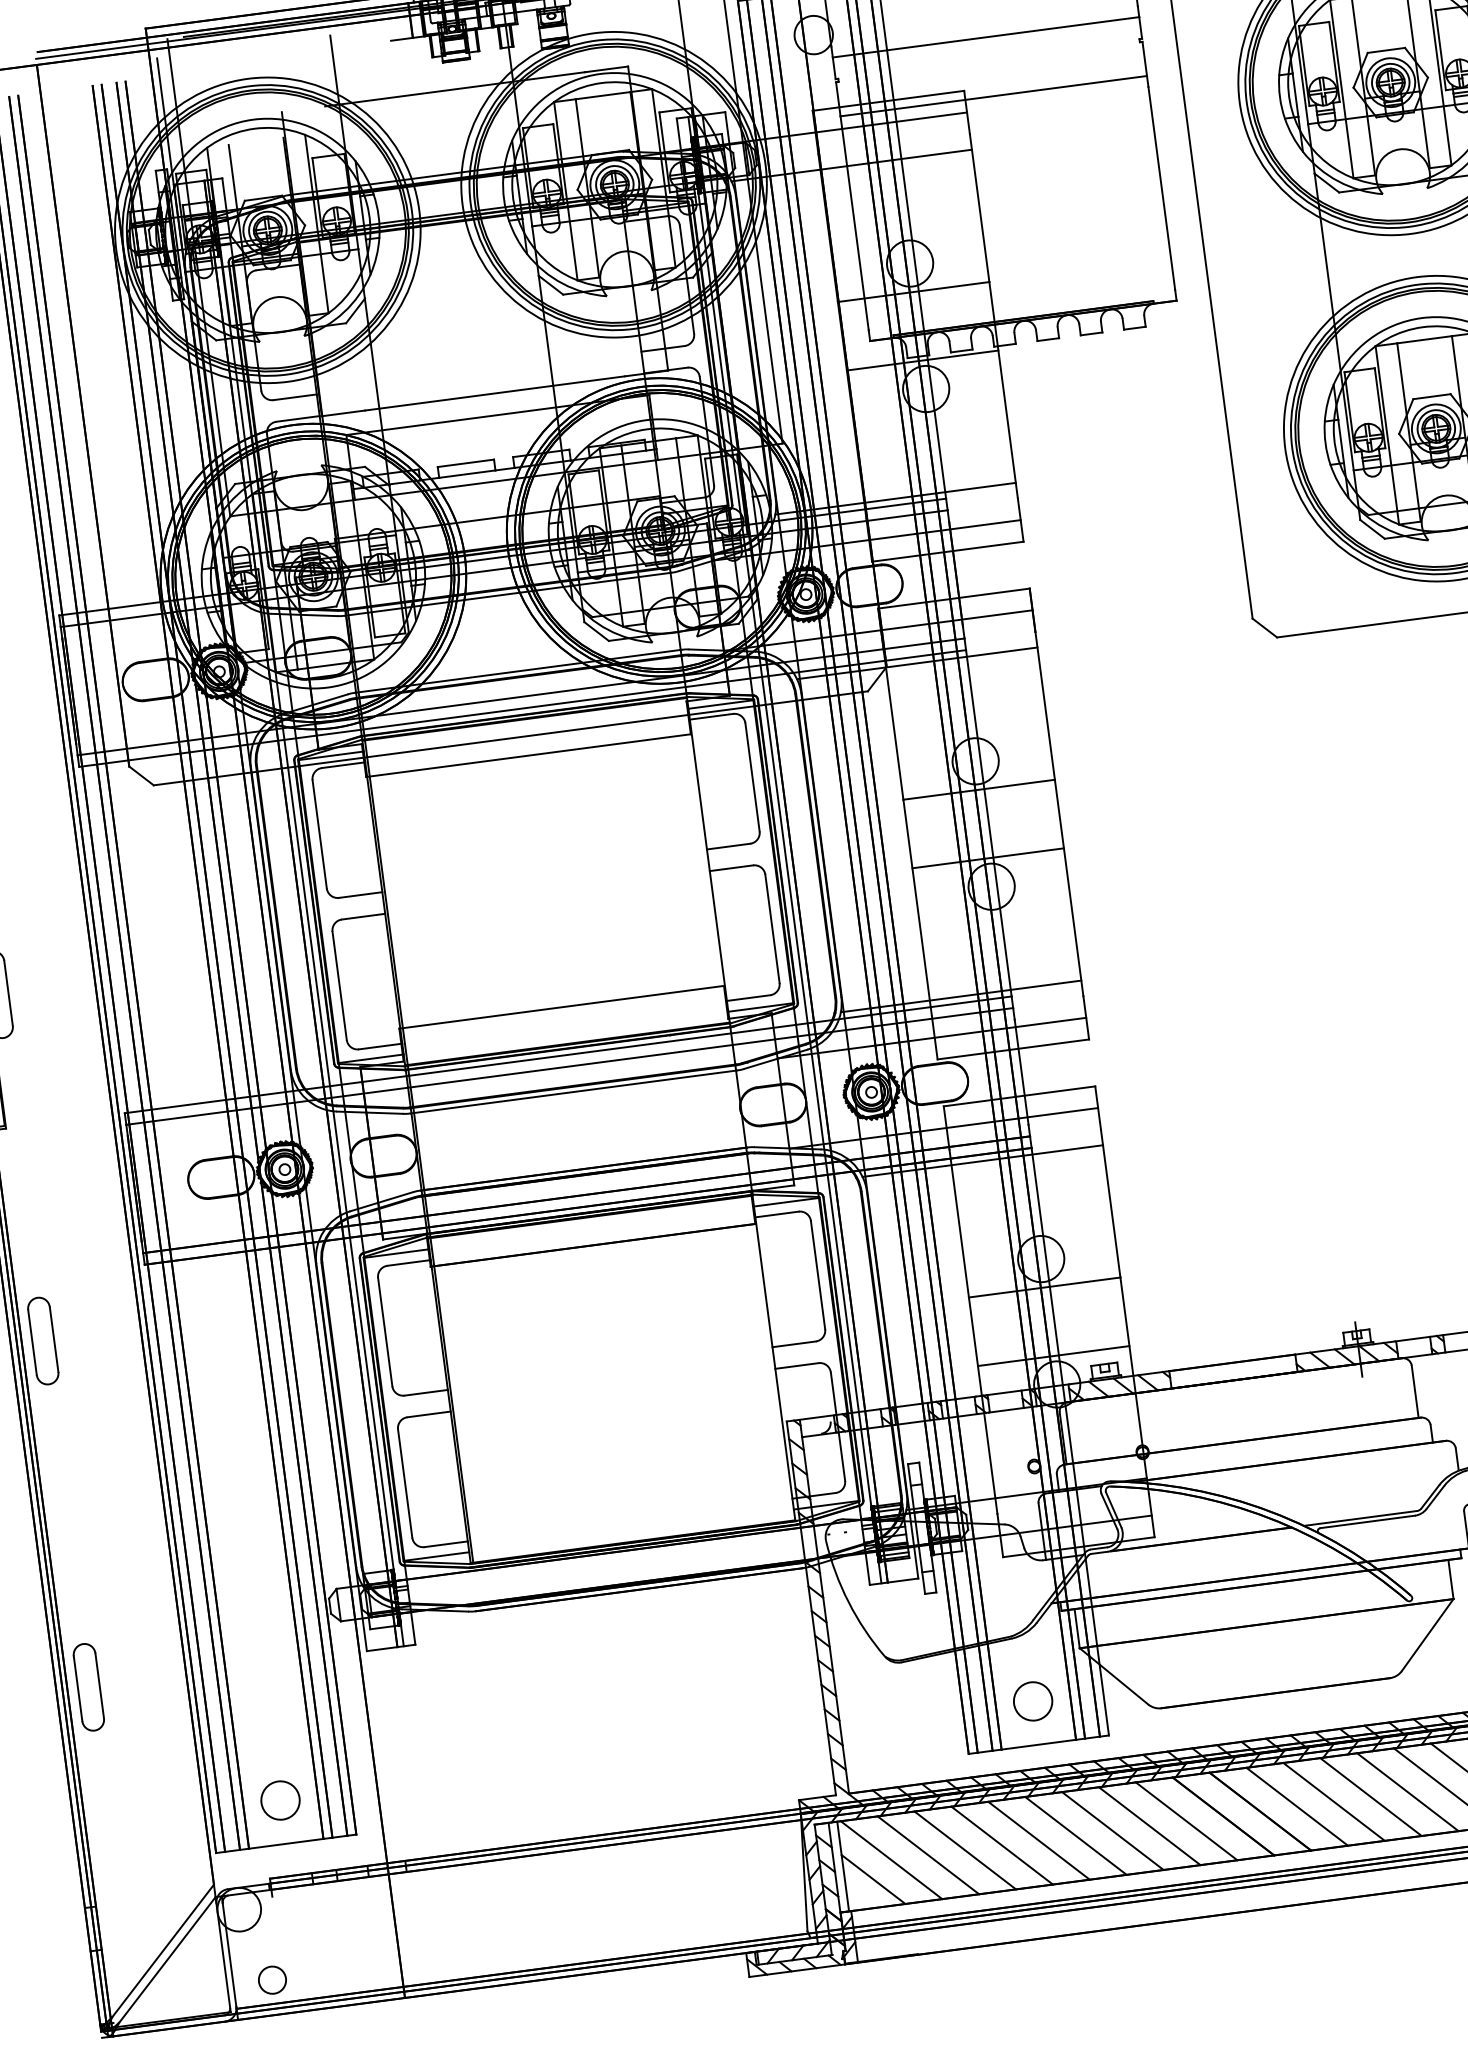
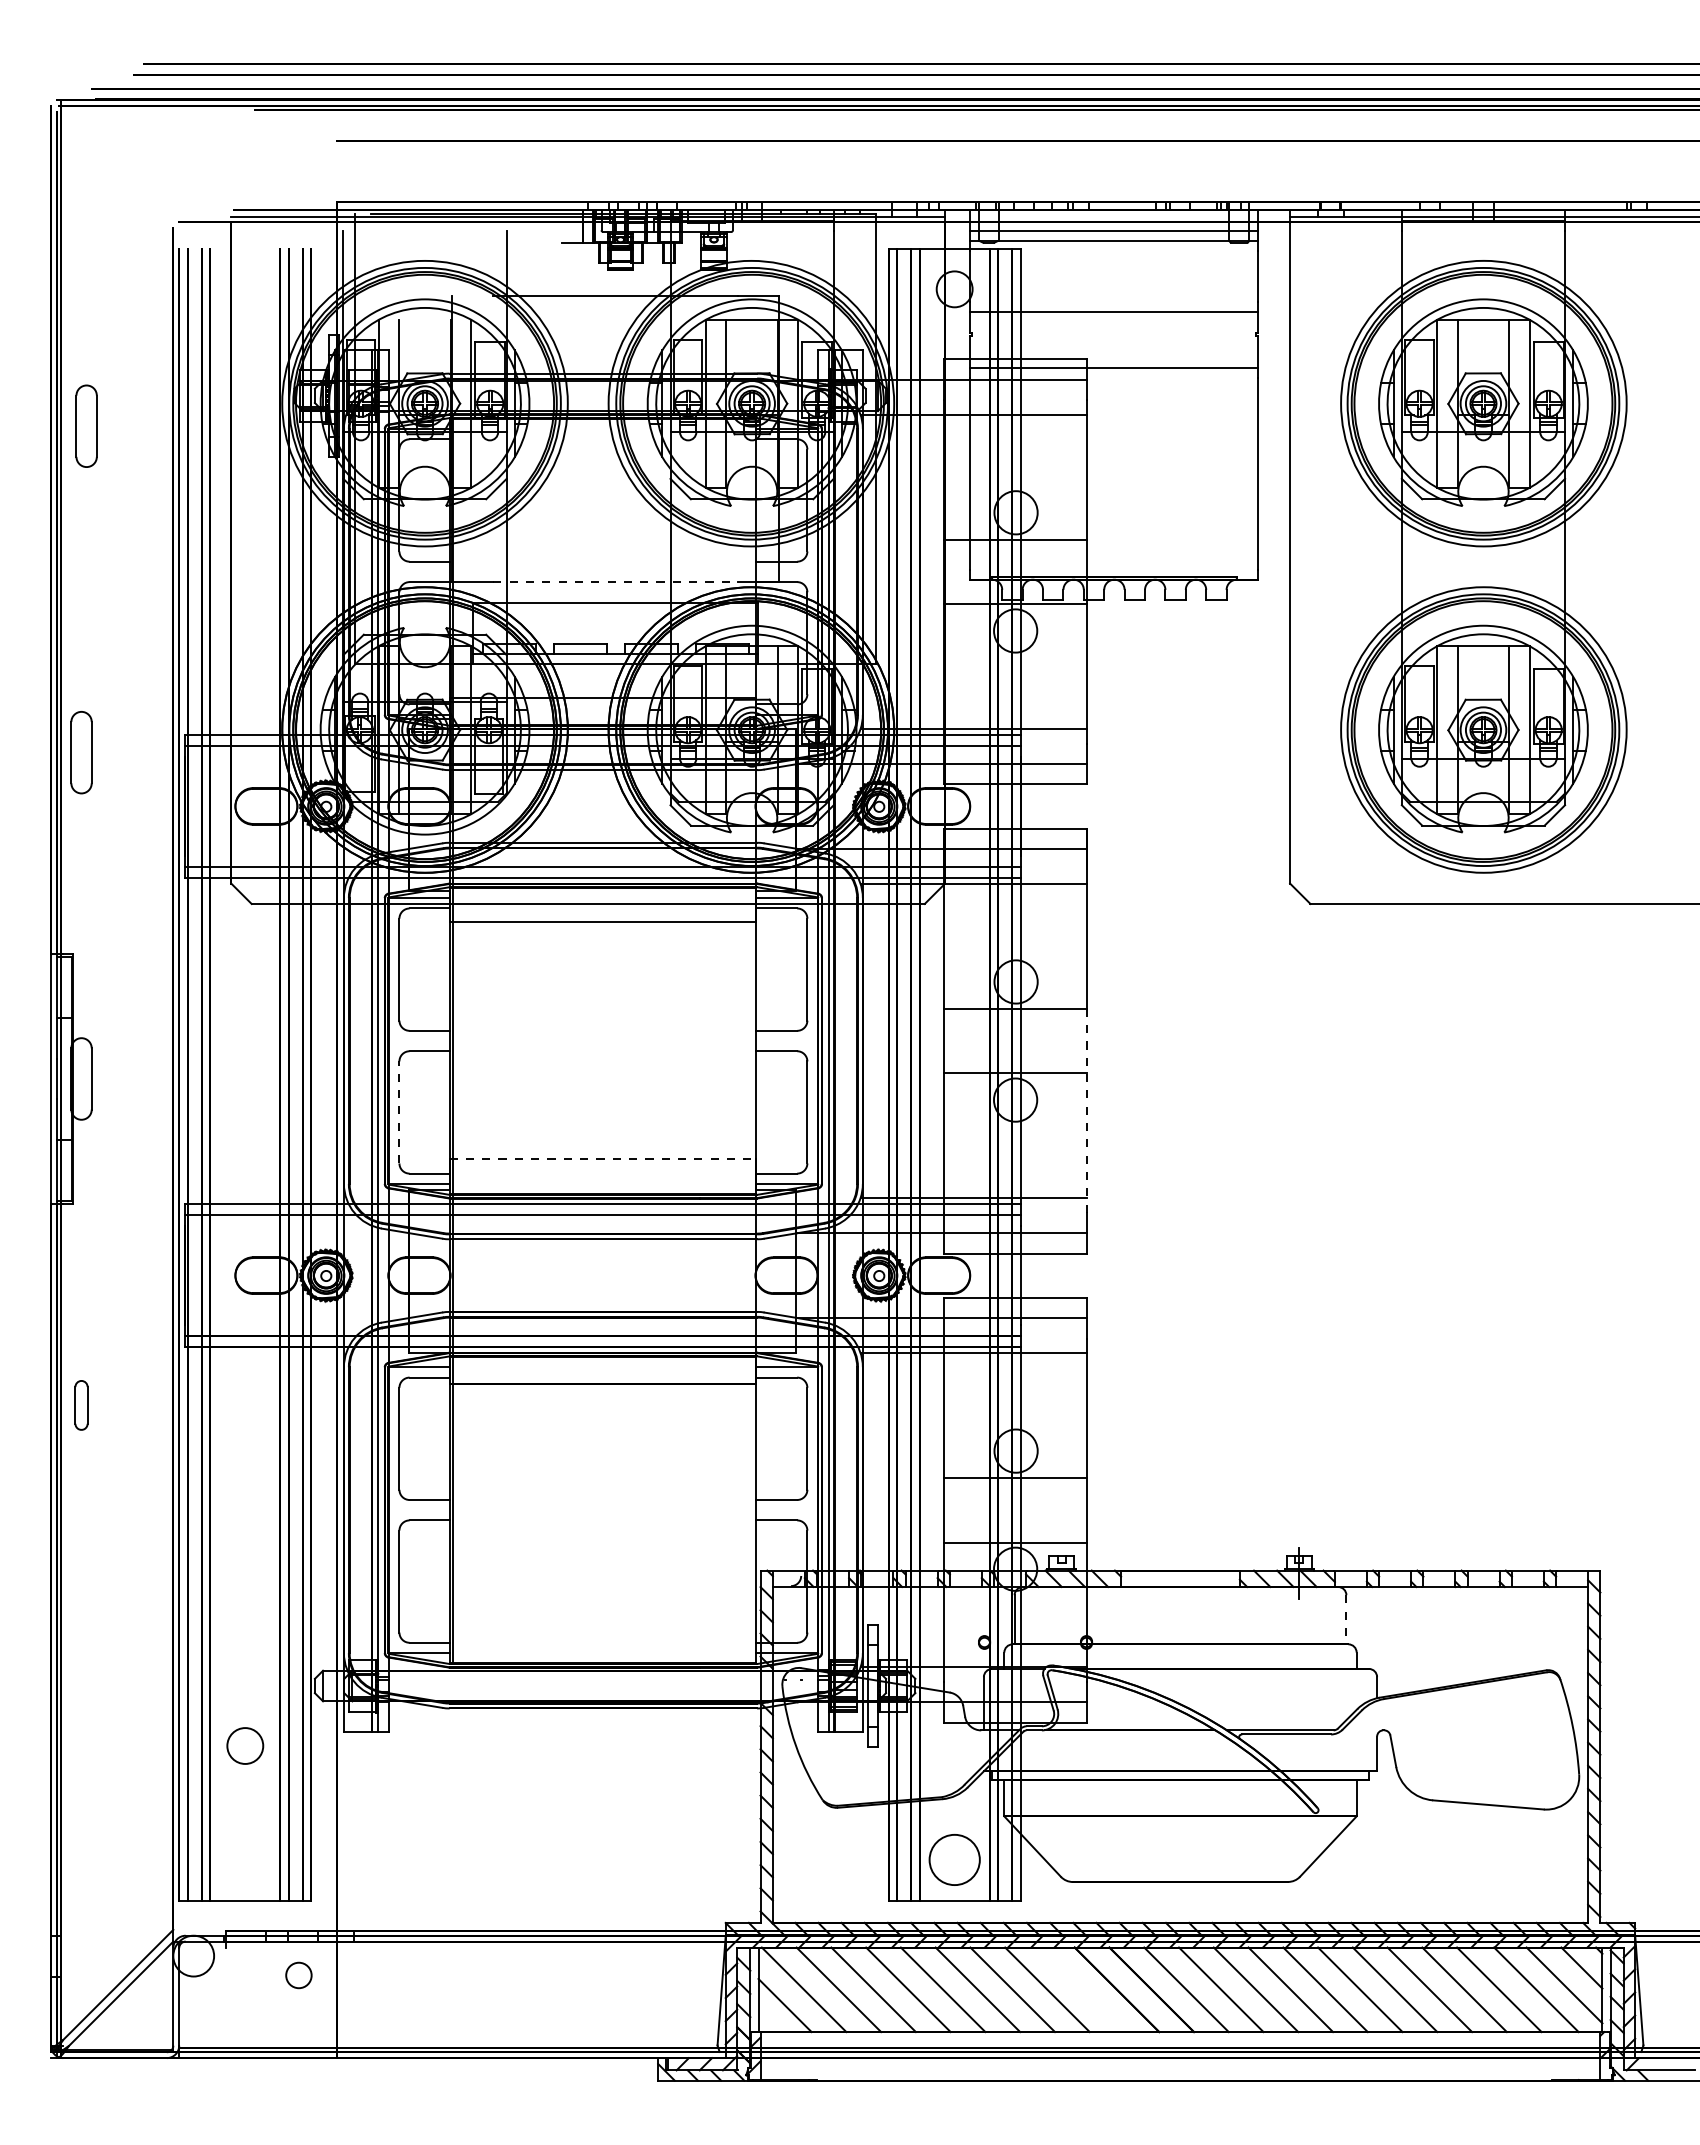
line: (495, 393) -> (616, 582), solid -> dashed
line: (1069, 887) -> (1087, 1110), solid -> dashed
line: (339, 985) -> (399, 1112), solid -> dashed
line: (561, 1007) -> (602, 1159), solid -> dashed
part: (43, 1341) -> (81, 1405), size x0.6
line: (1415, 1391) -> (1346, 1619), solid -> dashed
part: (88, 1687) -> (81, 1731), removed
circle: (1032, 1700) -> (954, 1859), size x1.4
circle: (280, 1799) -> (245, 1745), moved
line: (1185, 1821) -> (1081, 1989), removed
circle: (272, 1980) -> (298, 1975), moved

